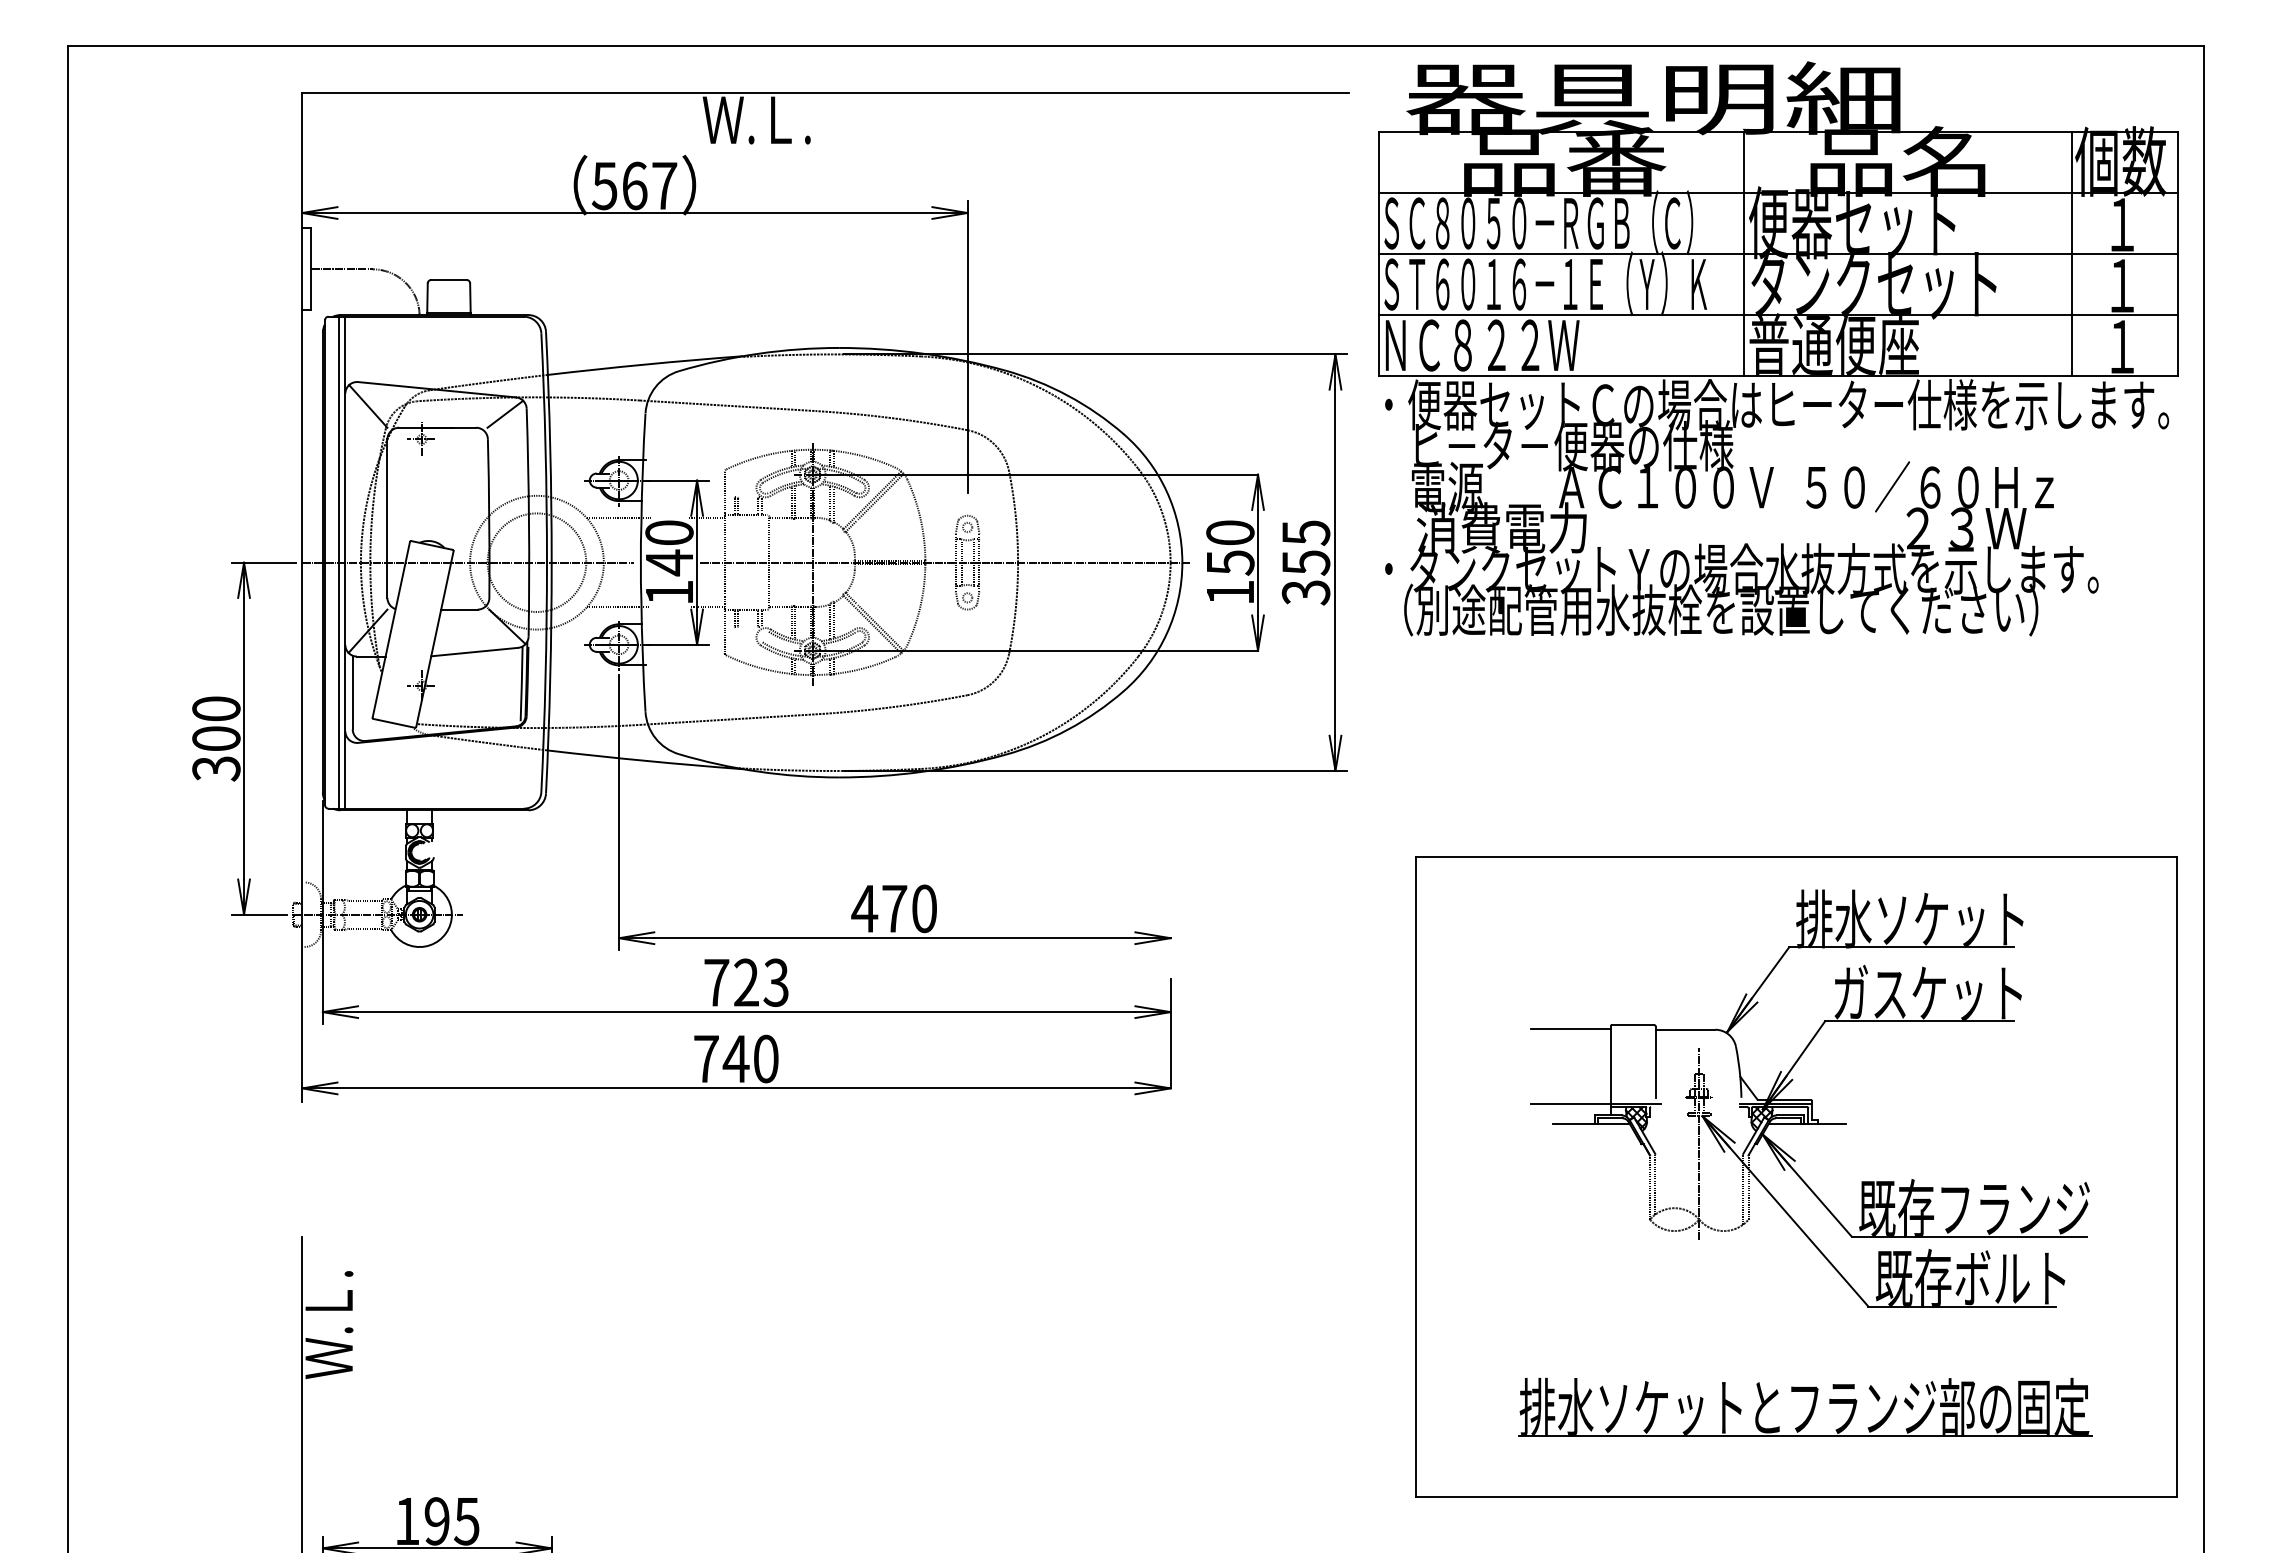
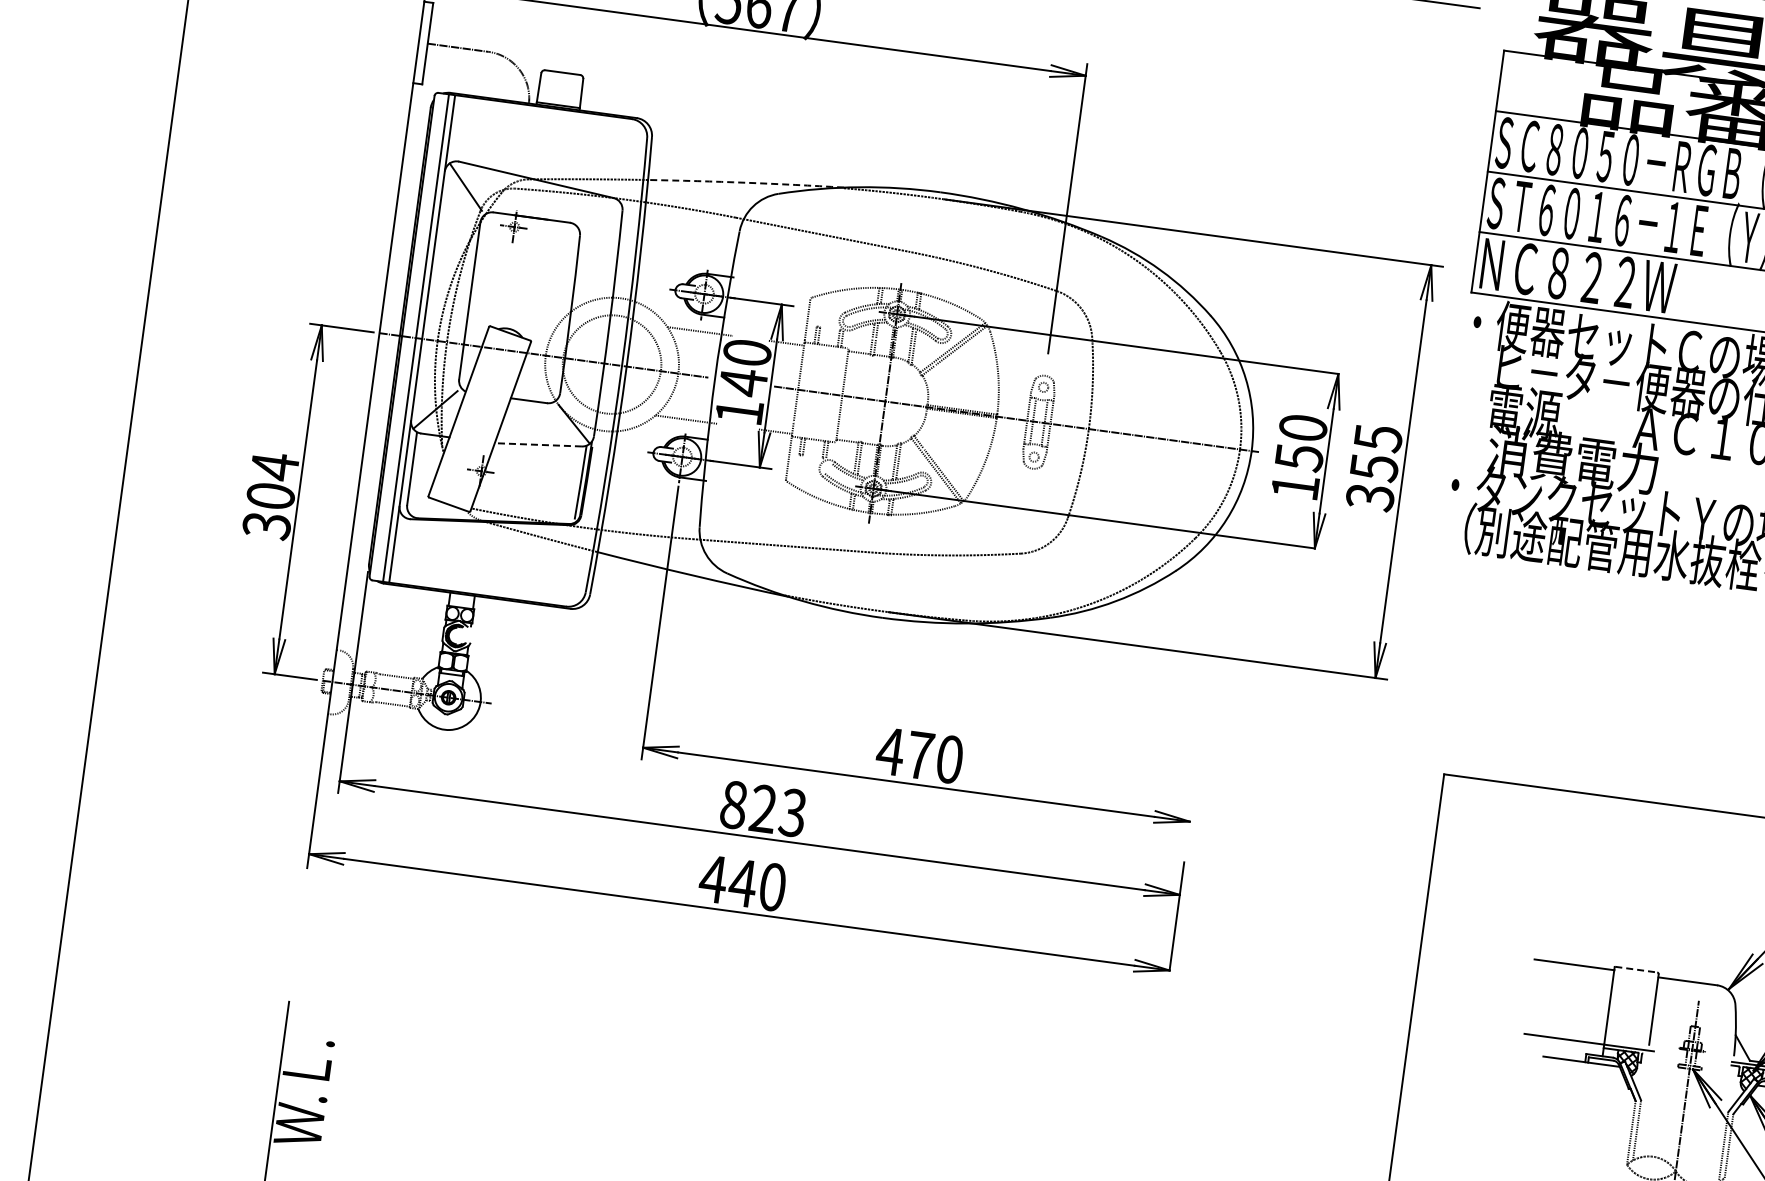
arc: (645, 364) -> (746, 182), solid -> dashed
line: (505, 413) -> (600, 212), removed
line: (474, 652) -> (538, 445), solid -> dashed
text: (216, 708) -> (274, 466), 300 -> 304
text: (716, 982) -> (733, 804), 723 -> 823
line: (1633, 1025) -> (1636, 970), solid -> dashed
text: (705, 1058) -> (712, 878), 740 -> 440

